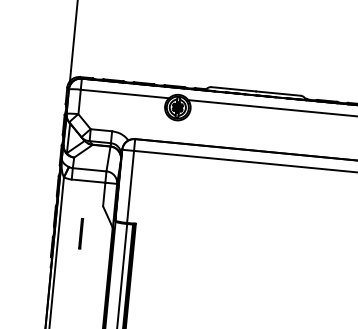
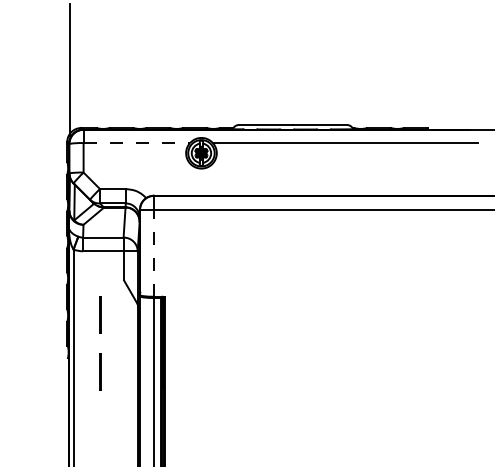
line: (125, 94) -> (137, 143), solid -> dashed
line: (130, 186) -> (154, 252), solid -> dashed
line: (76, 280) -> (100, 371), added

